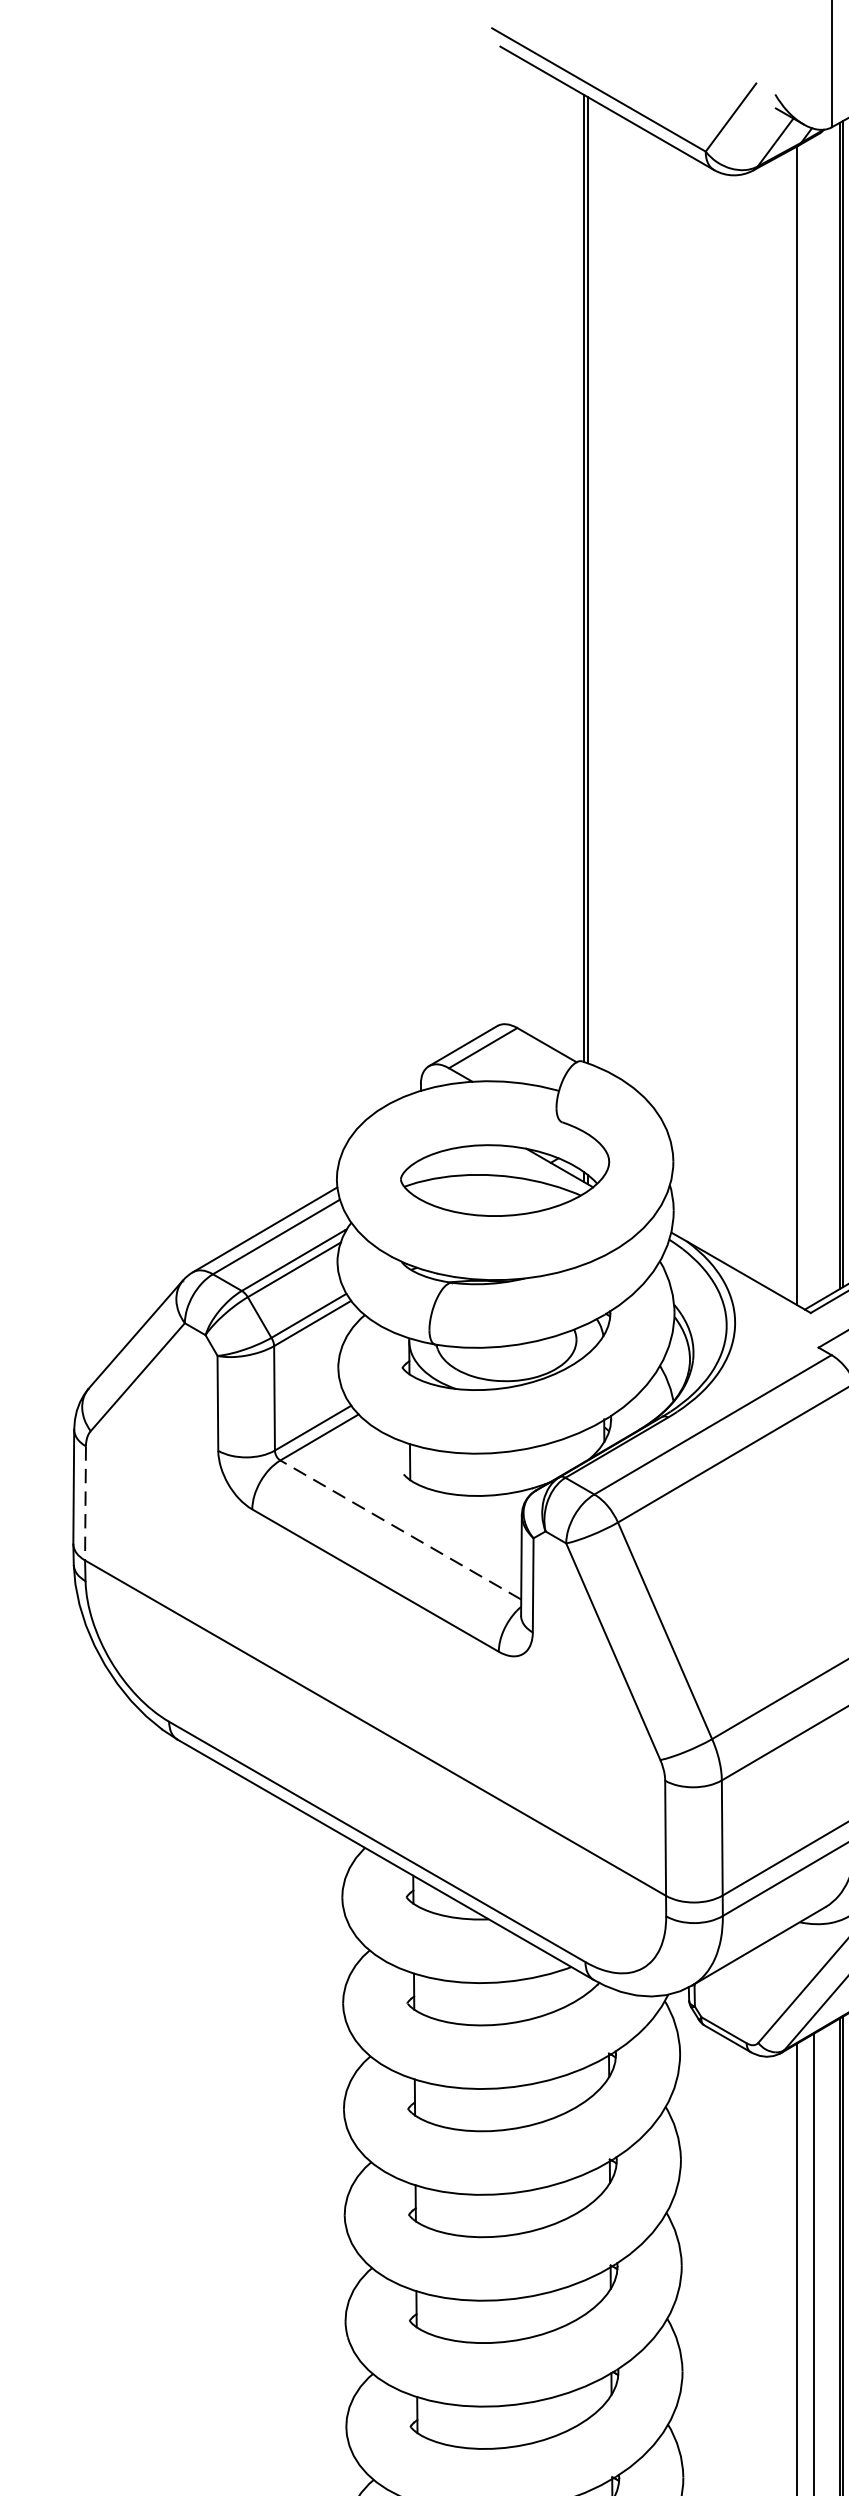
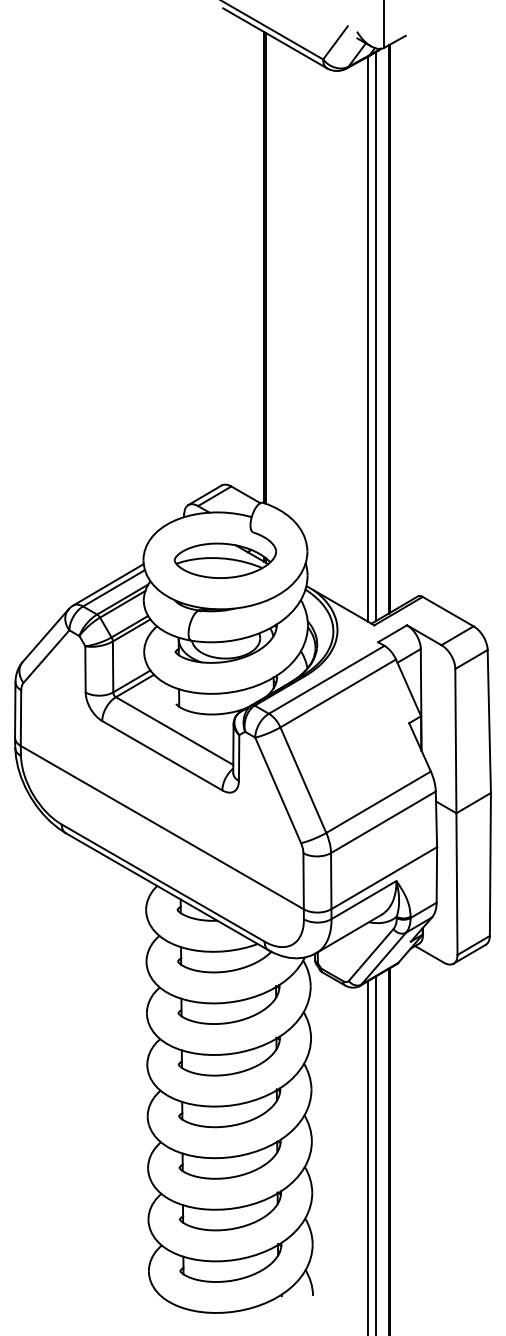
line: (815, 720) -> (376, 336), added
line: (84, 1504) -> (20, 718), dashed -> solid
line: (400, 1530) -> (174, 731), dashed -> solid

